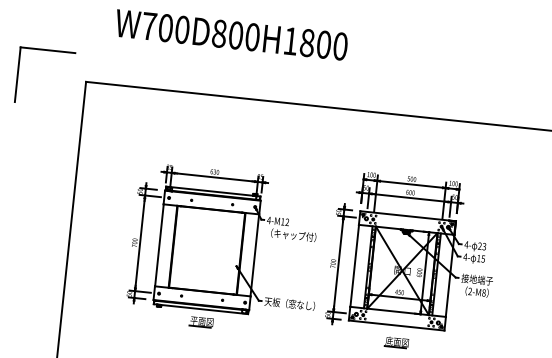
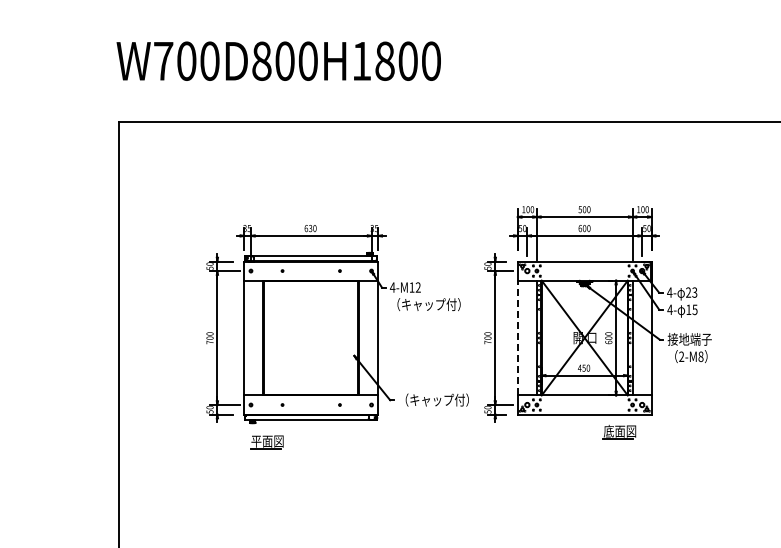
text: (231, 34) -> (278, 60), moved
part: (47, 50) -> (61, 84), removed
line: (354, 265) -> (517, 337), solid -> dashed
text: (288, 303) -> (431, 399), 天板（窓なし） -> （キャップ付）
part: (201, 322) -> (266, 442), moved
part: (396, 342) -> (619, 431), moved

